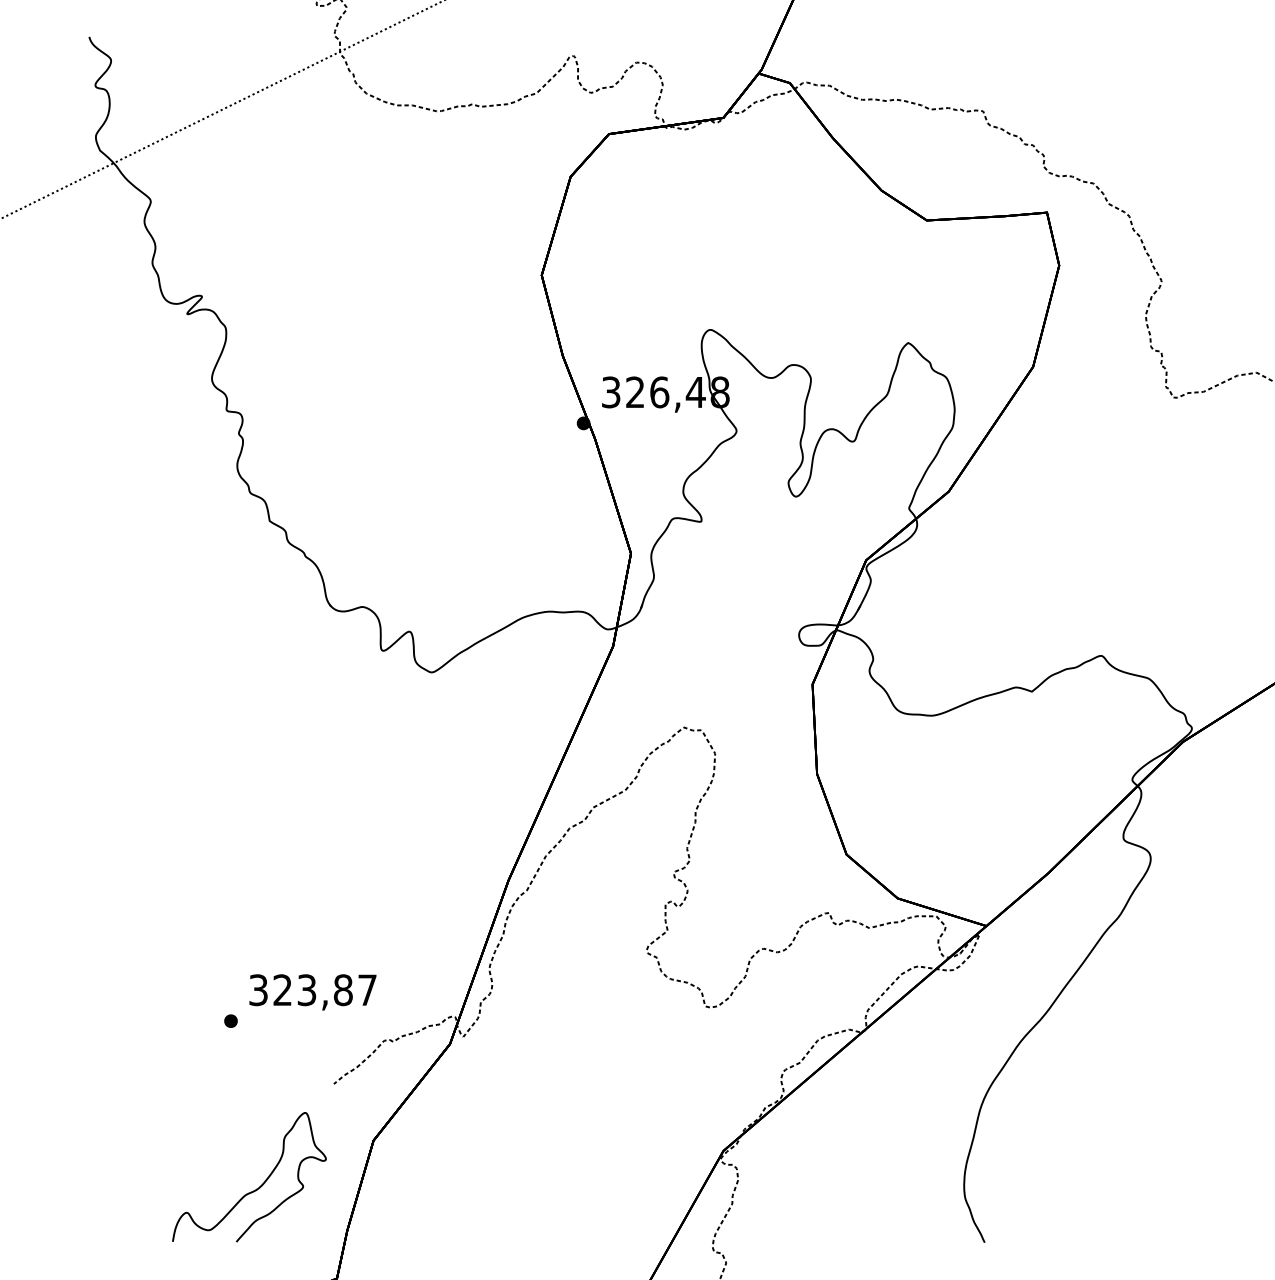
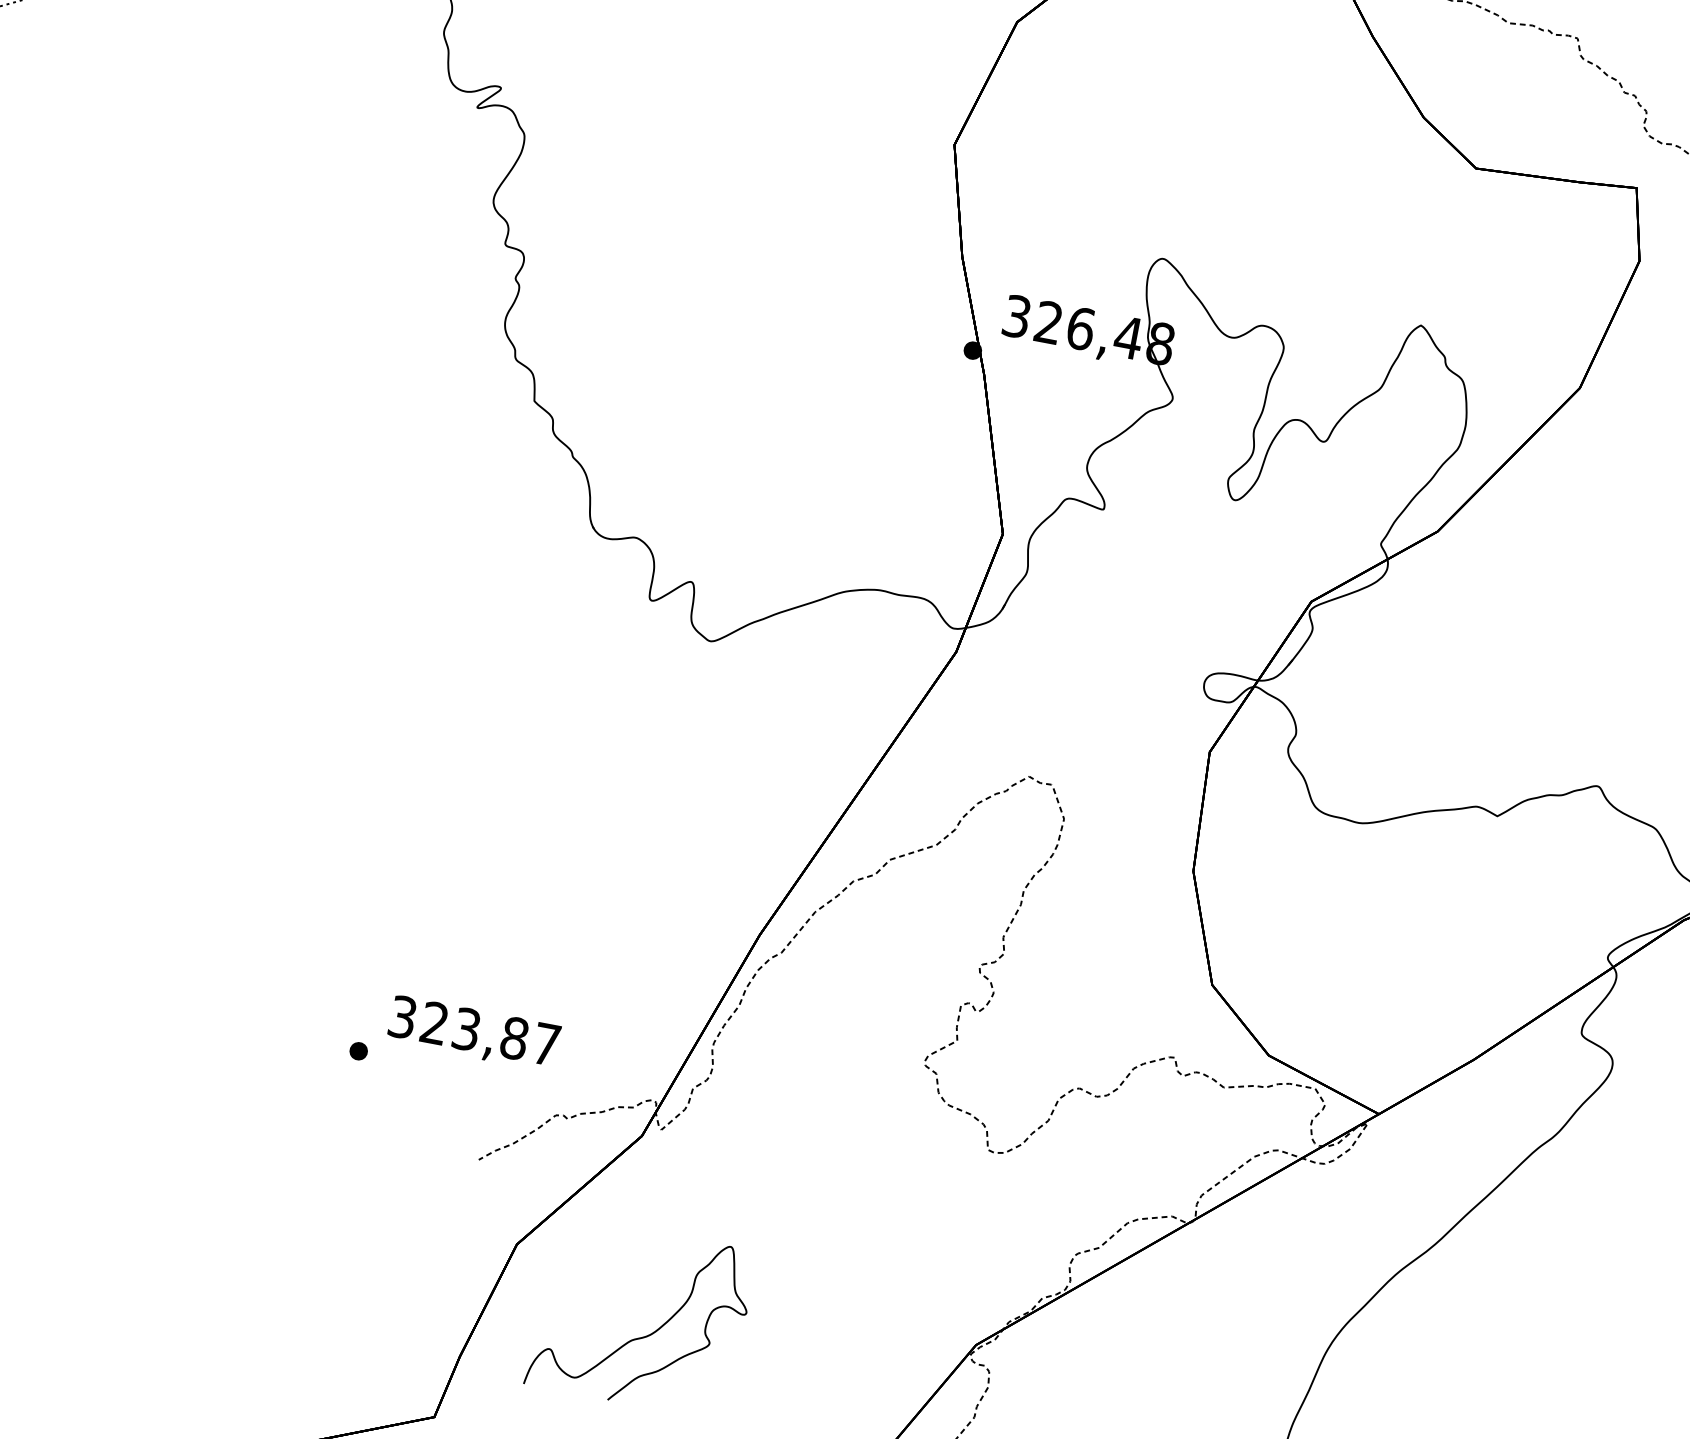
curve: (256, 1188) -> (647, 1334), moved

